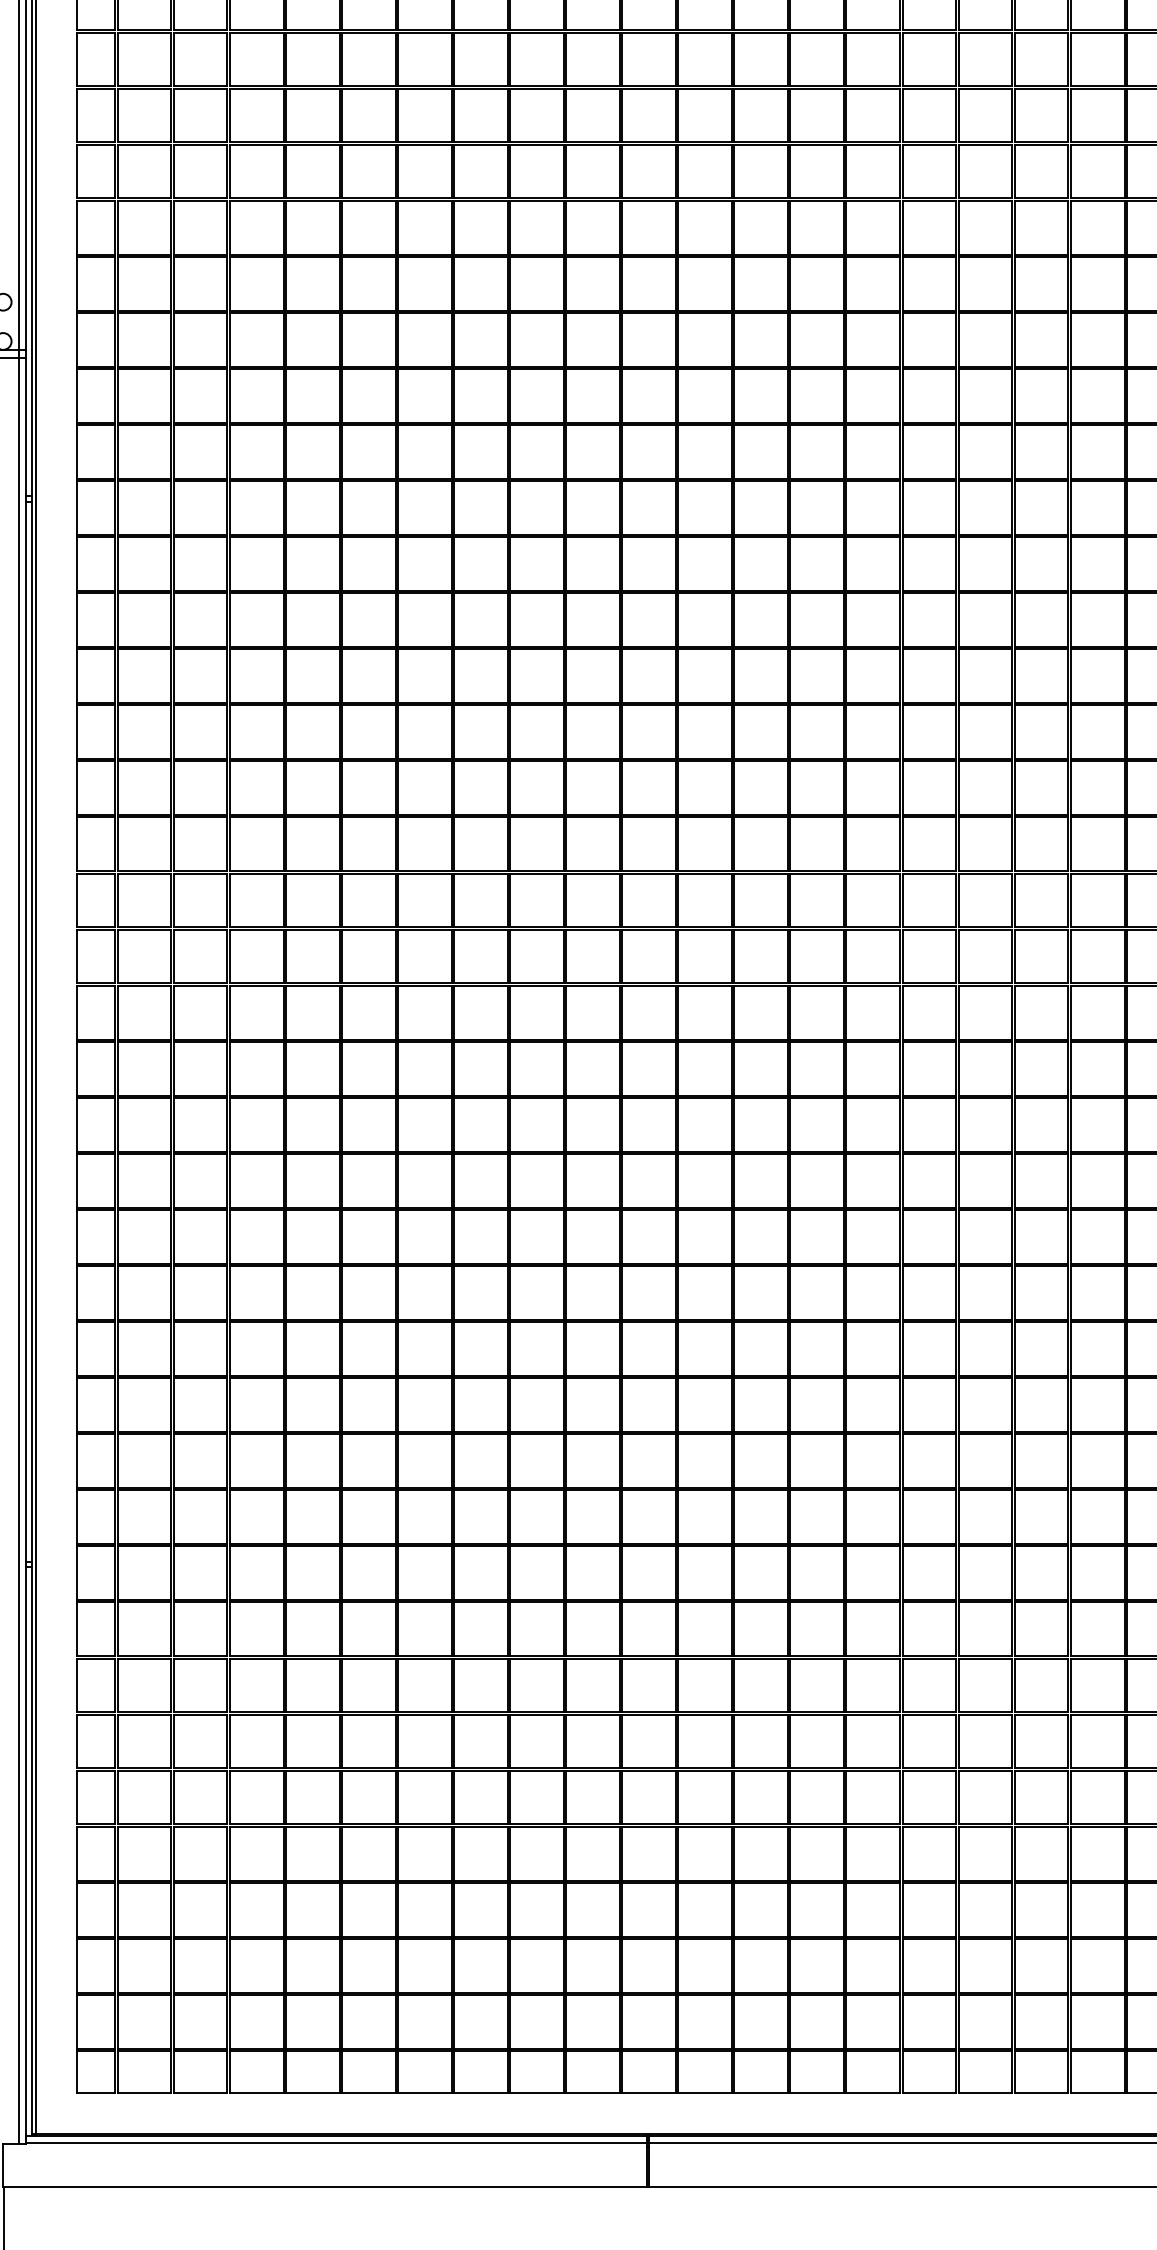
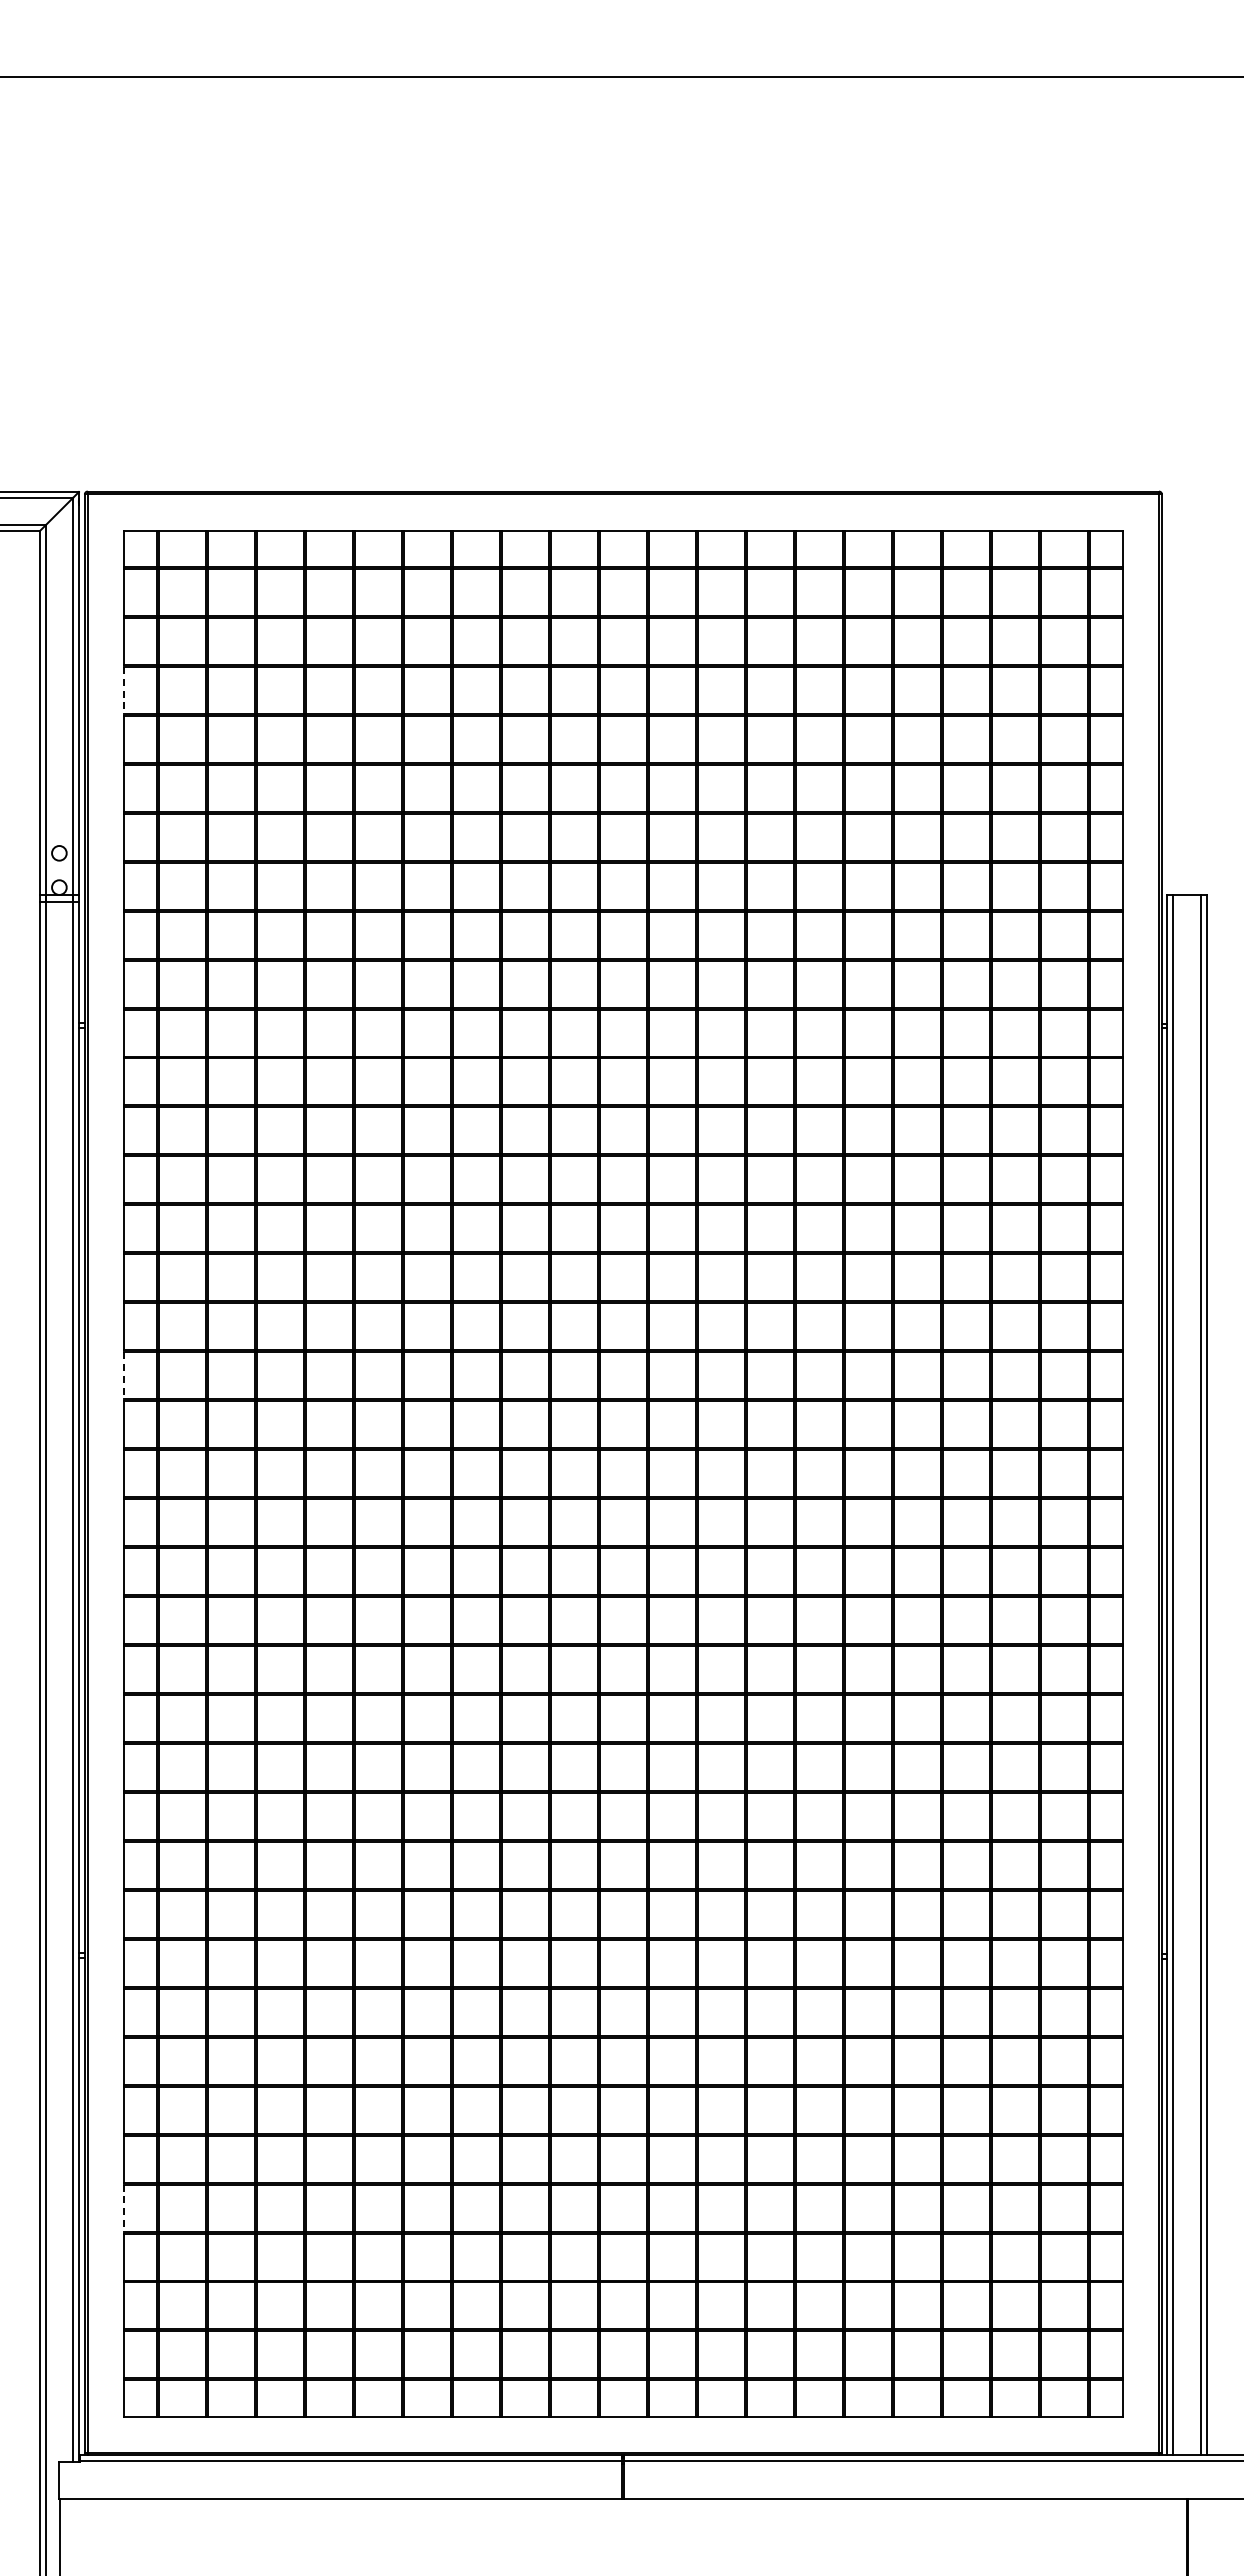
line: (77, 115) -> (124, 690), solid -> dashed
line: (77, 900) -> (124, 1375), solid -> dashed
line: (77, 1854) -> (124, 2208), solid -> dashed

